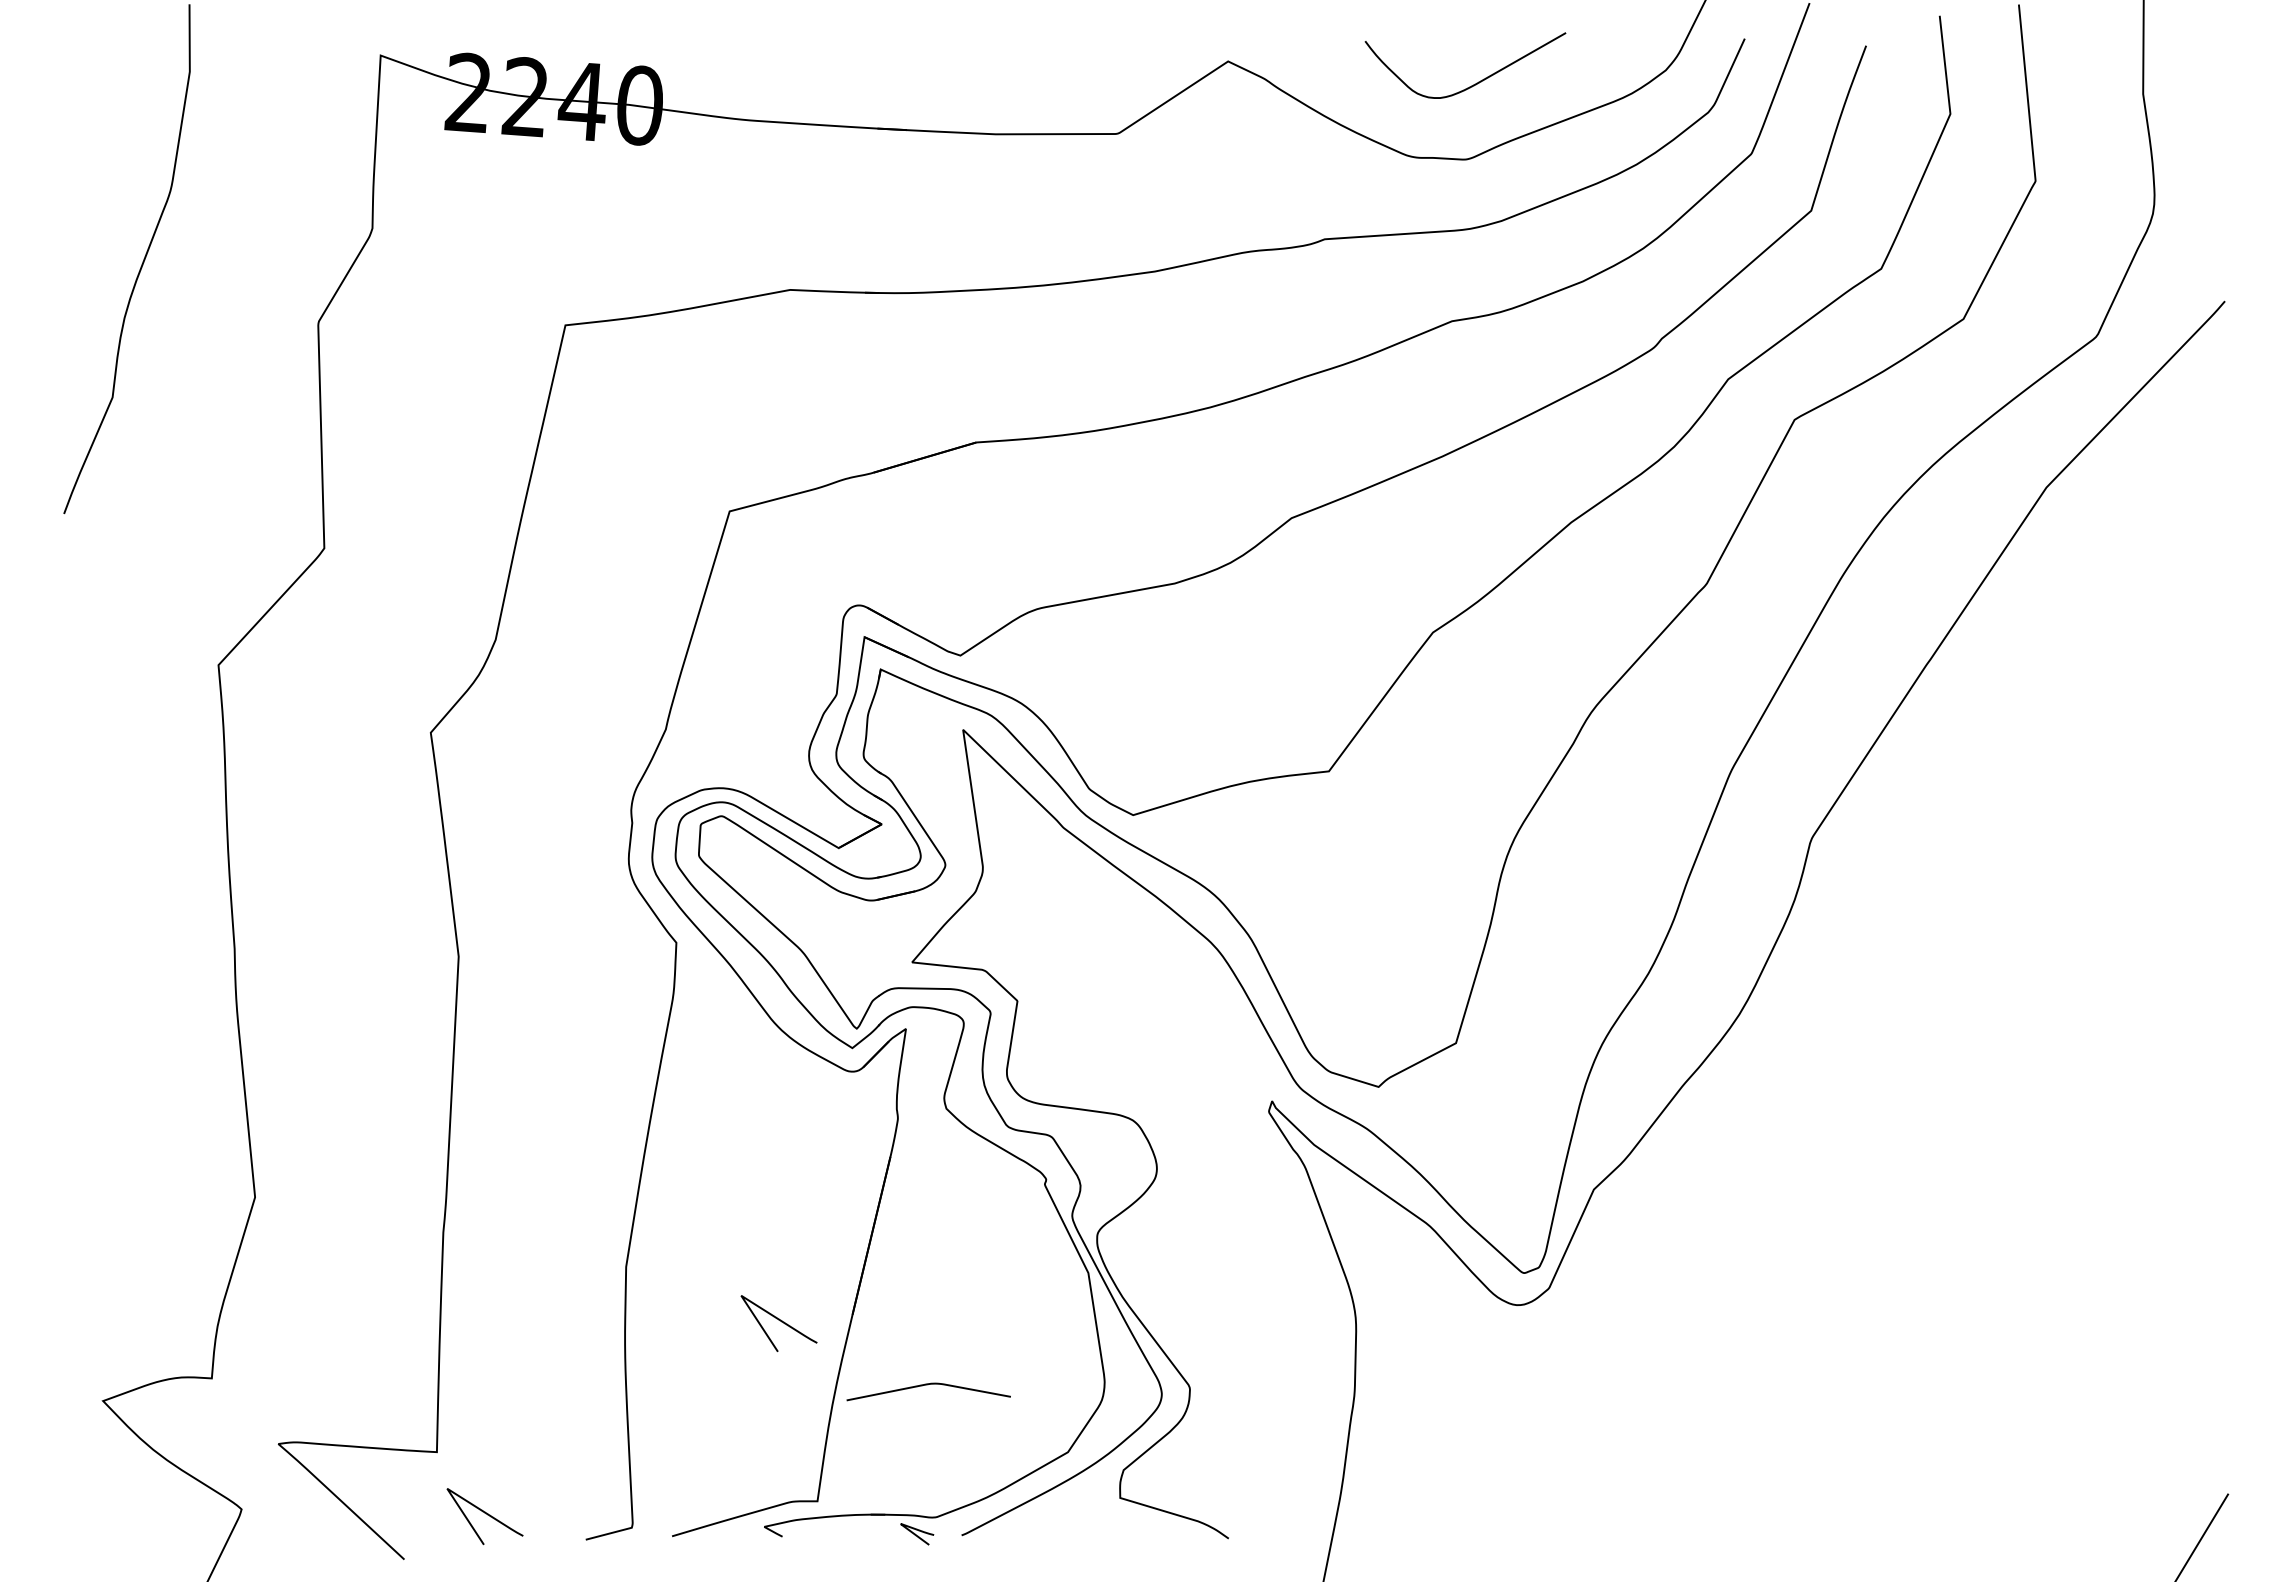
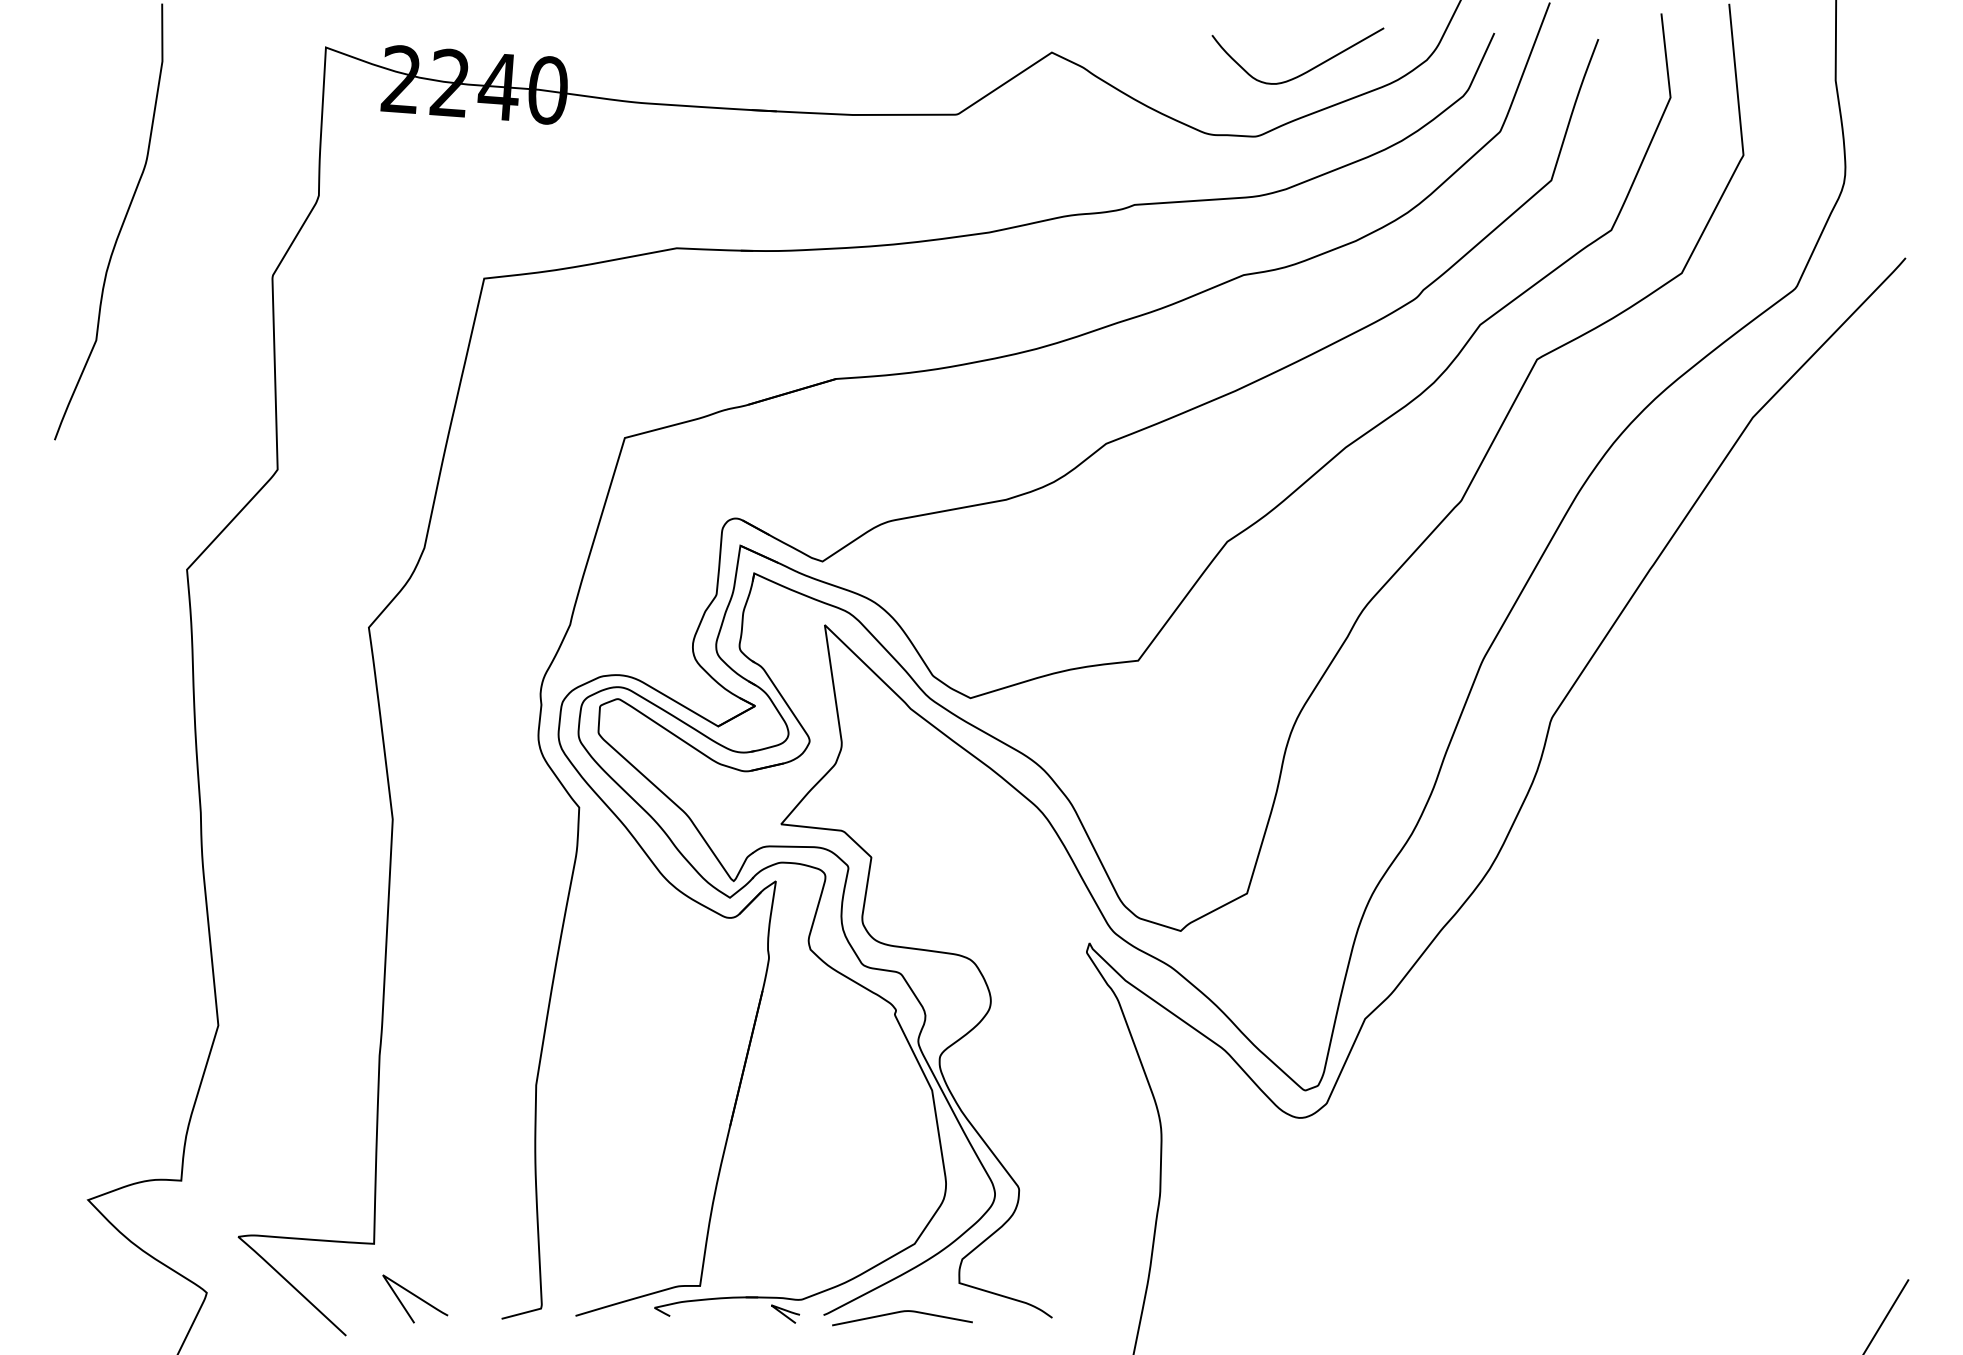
curve: (1476, 82) -> (1307, 70), moved
line: (780, 1321) -> (668, 1131), removed
curve: (928, 1385) -> (902, 1312), moved

